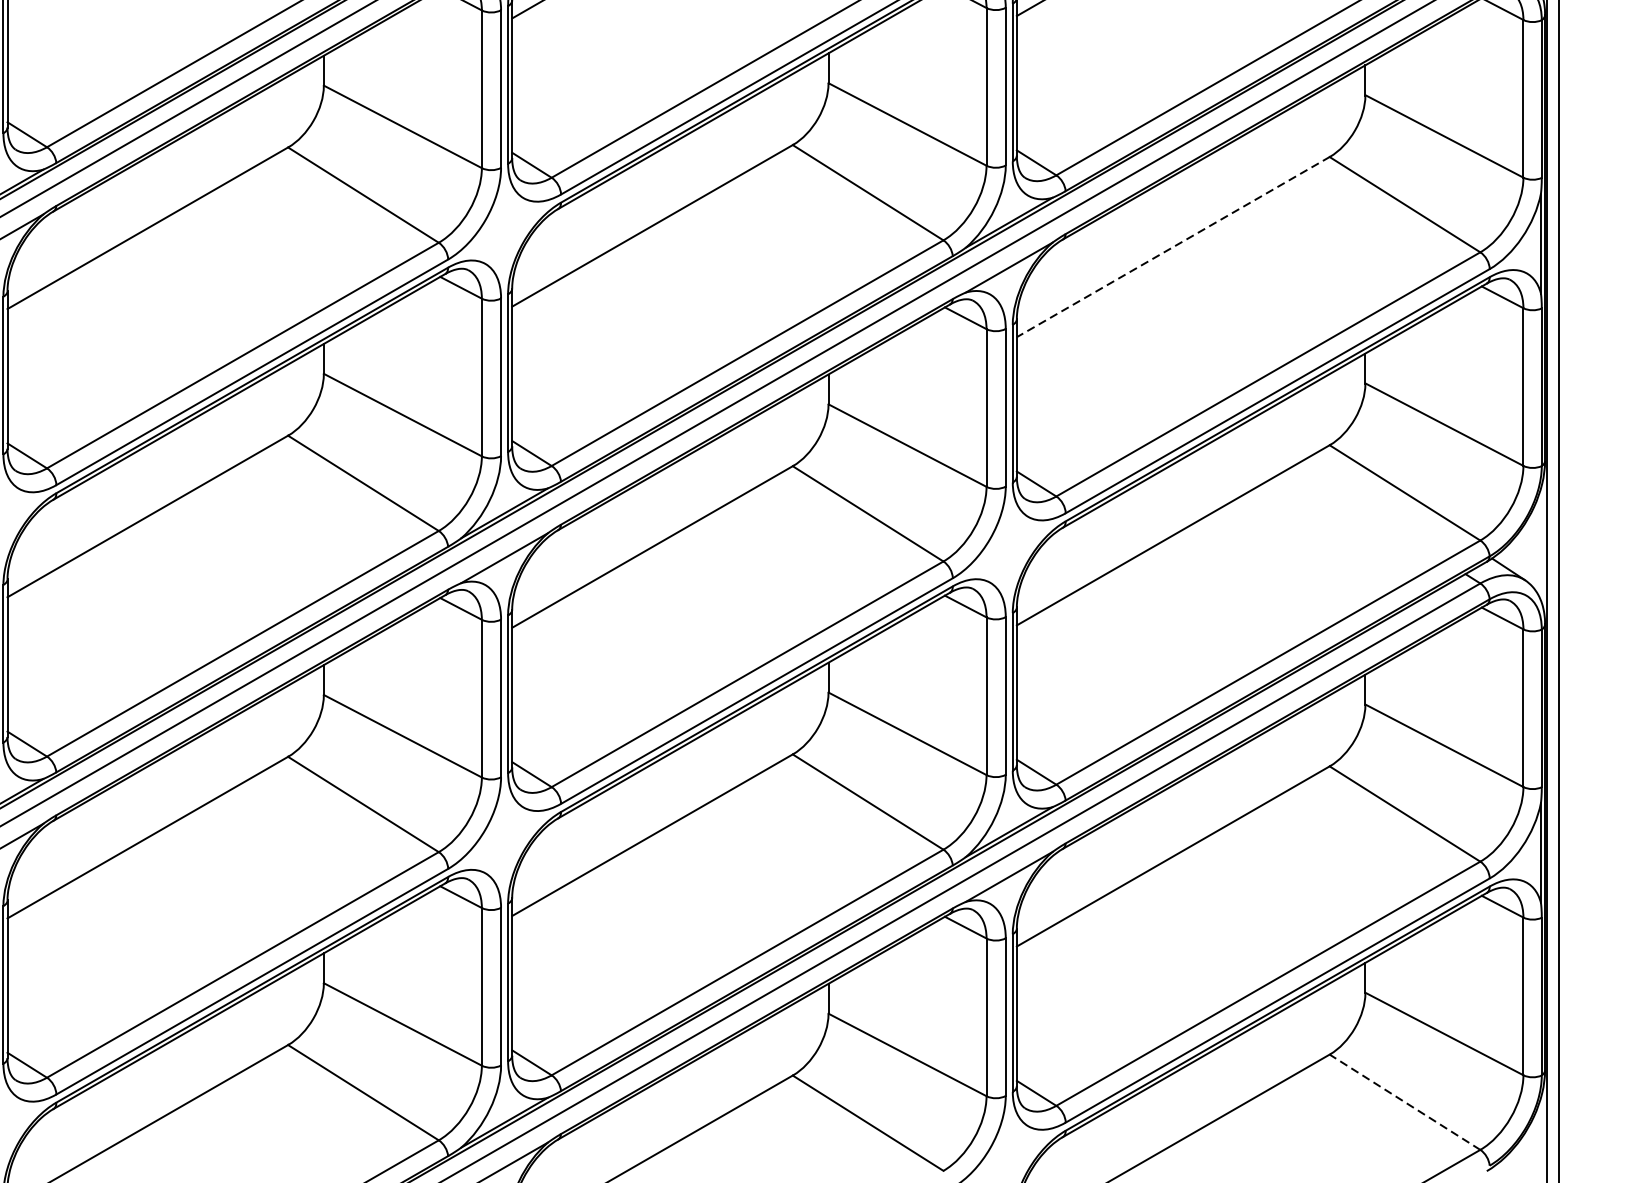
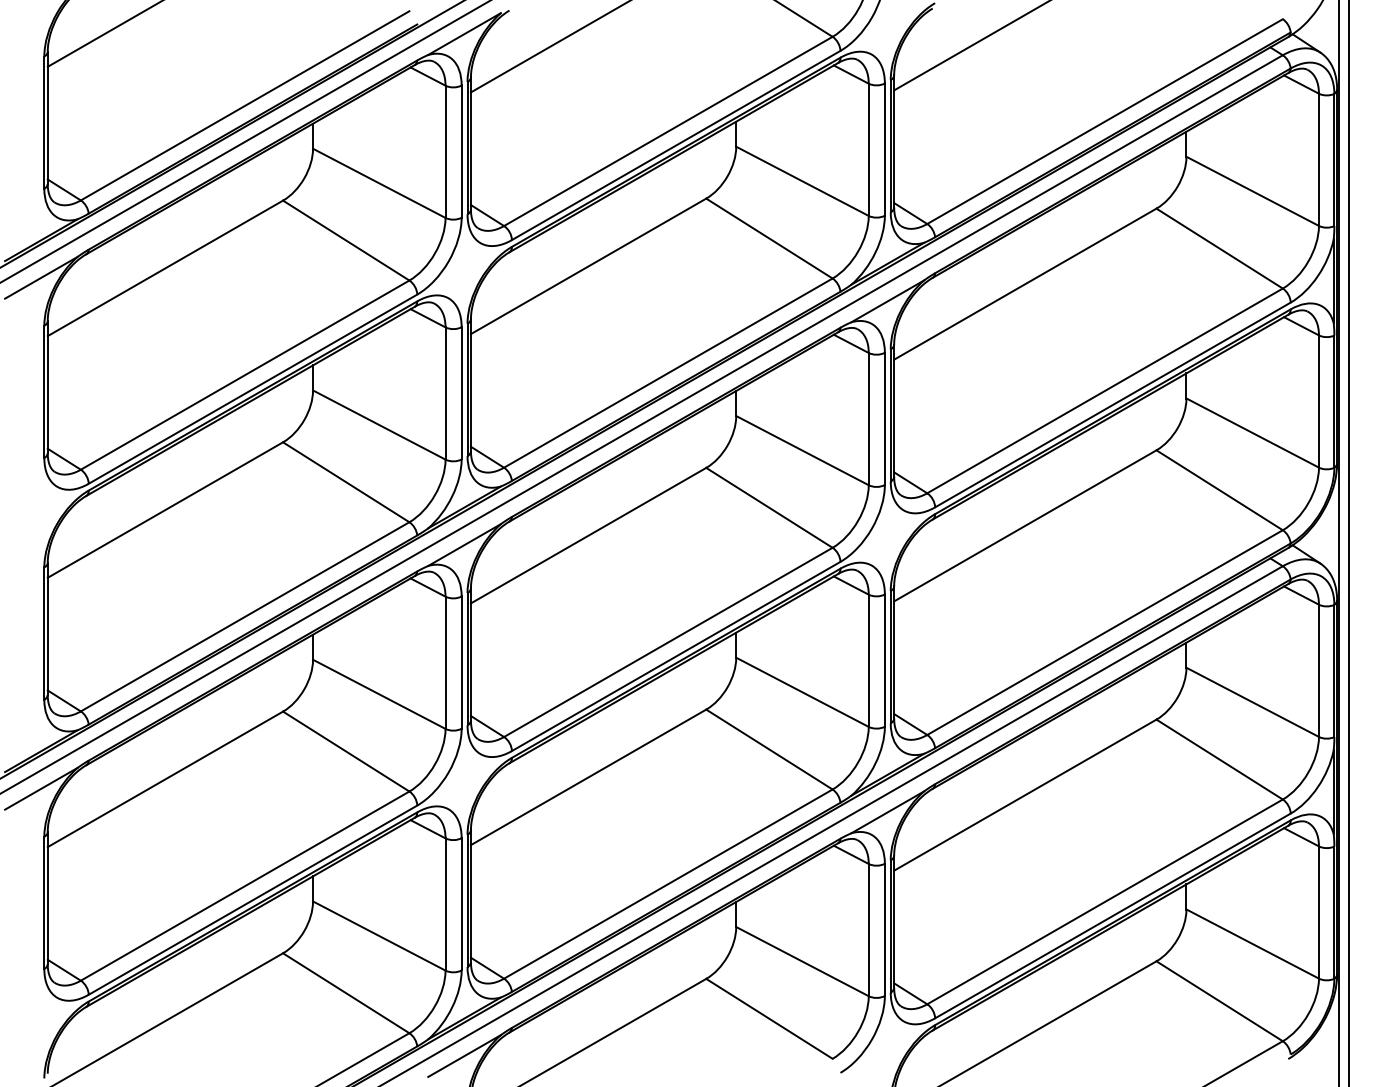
line: (1173, 247) -> (1025, 284), dashed -> solid
line: (1404, 1102) -> (1219, 1001), dashed -> solid

